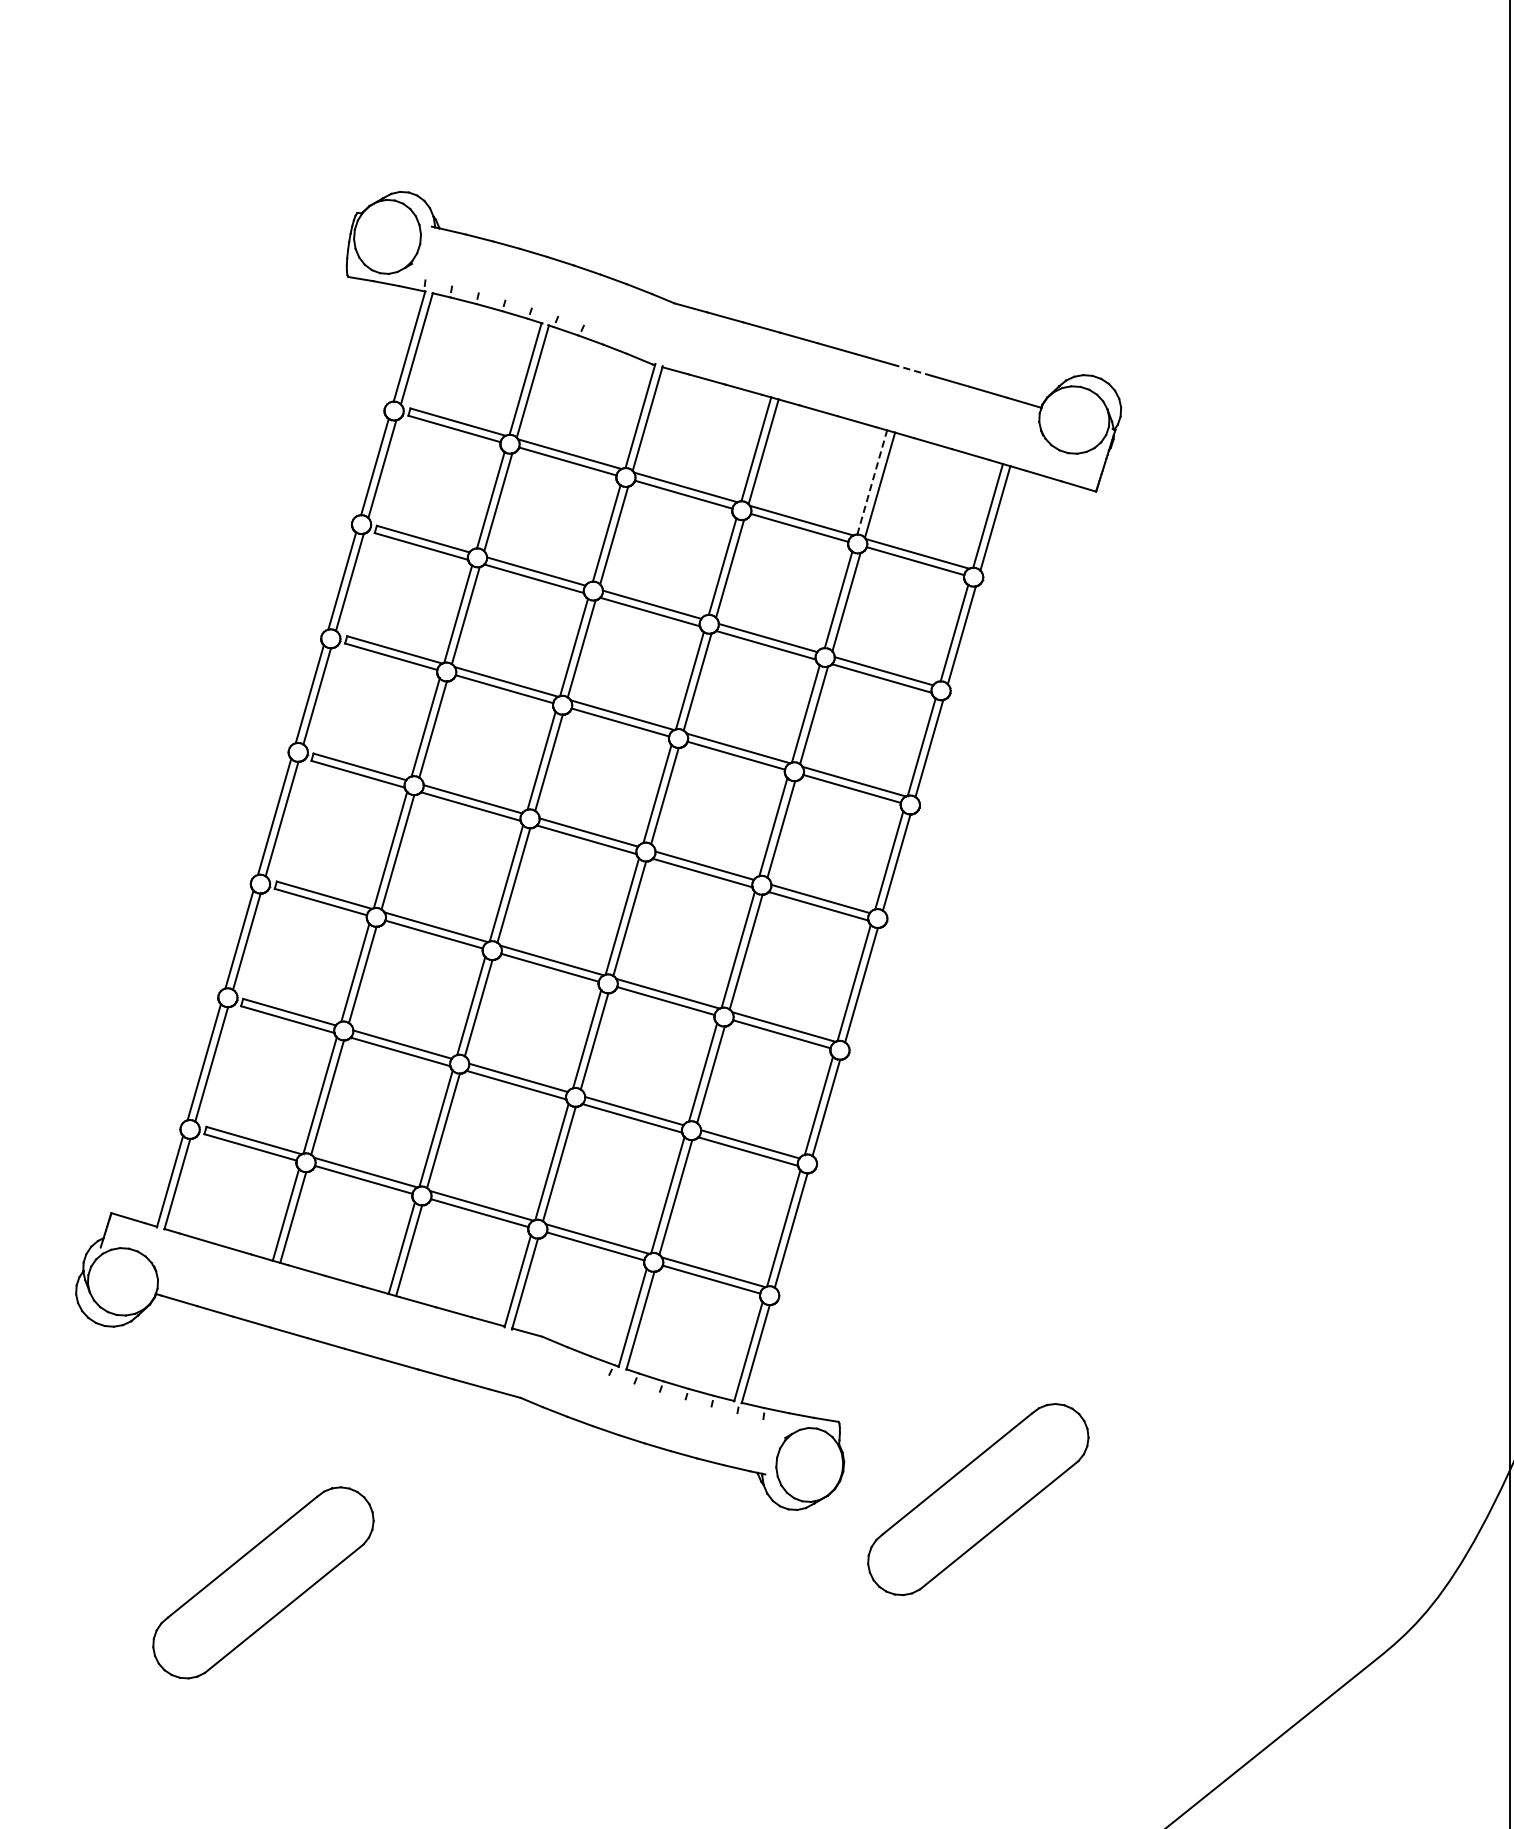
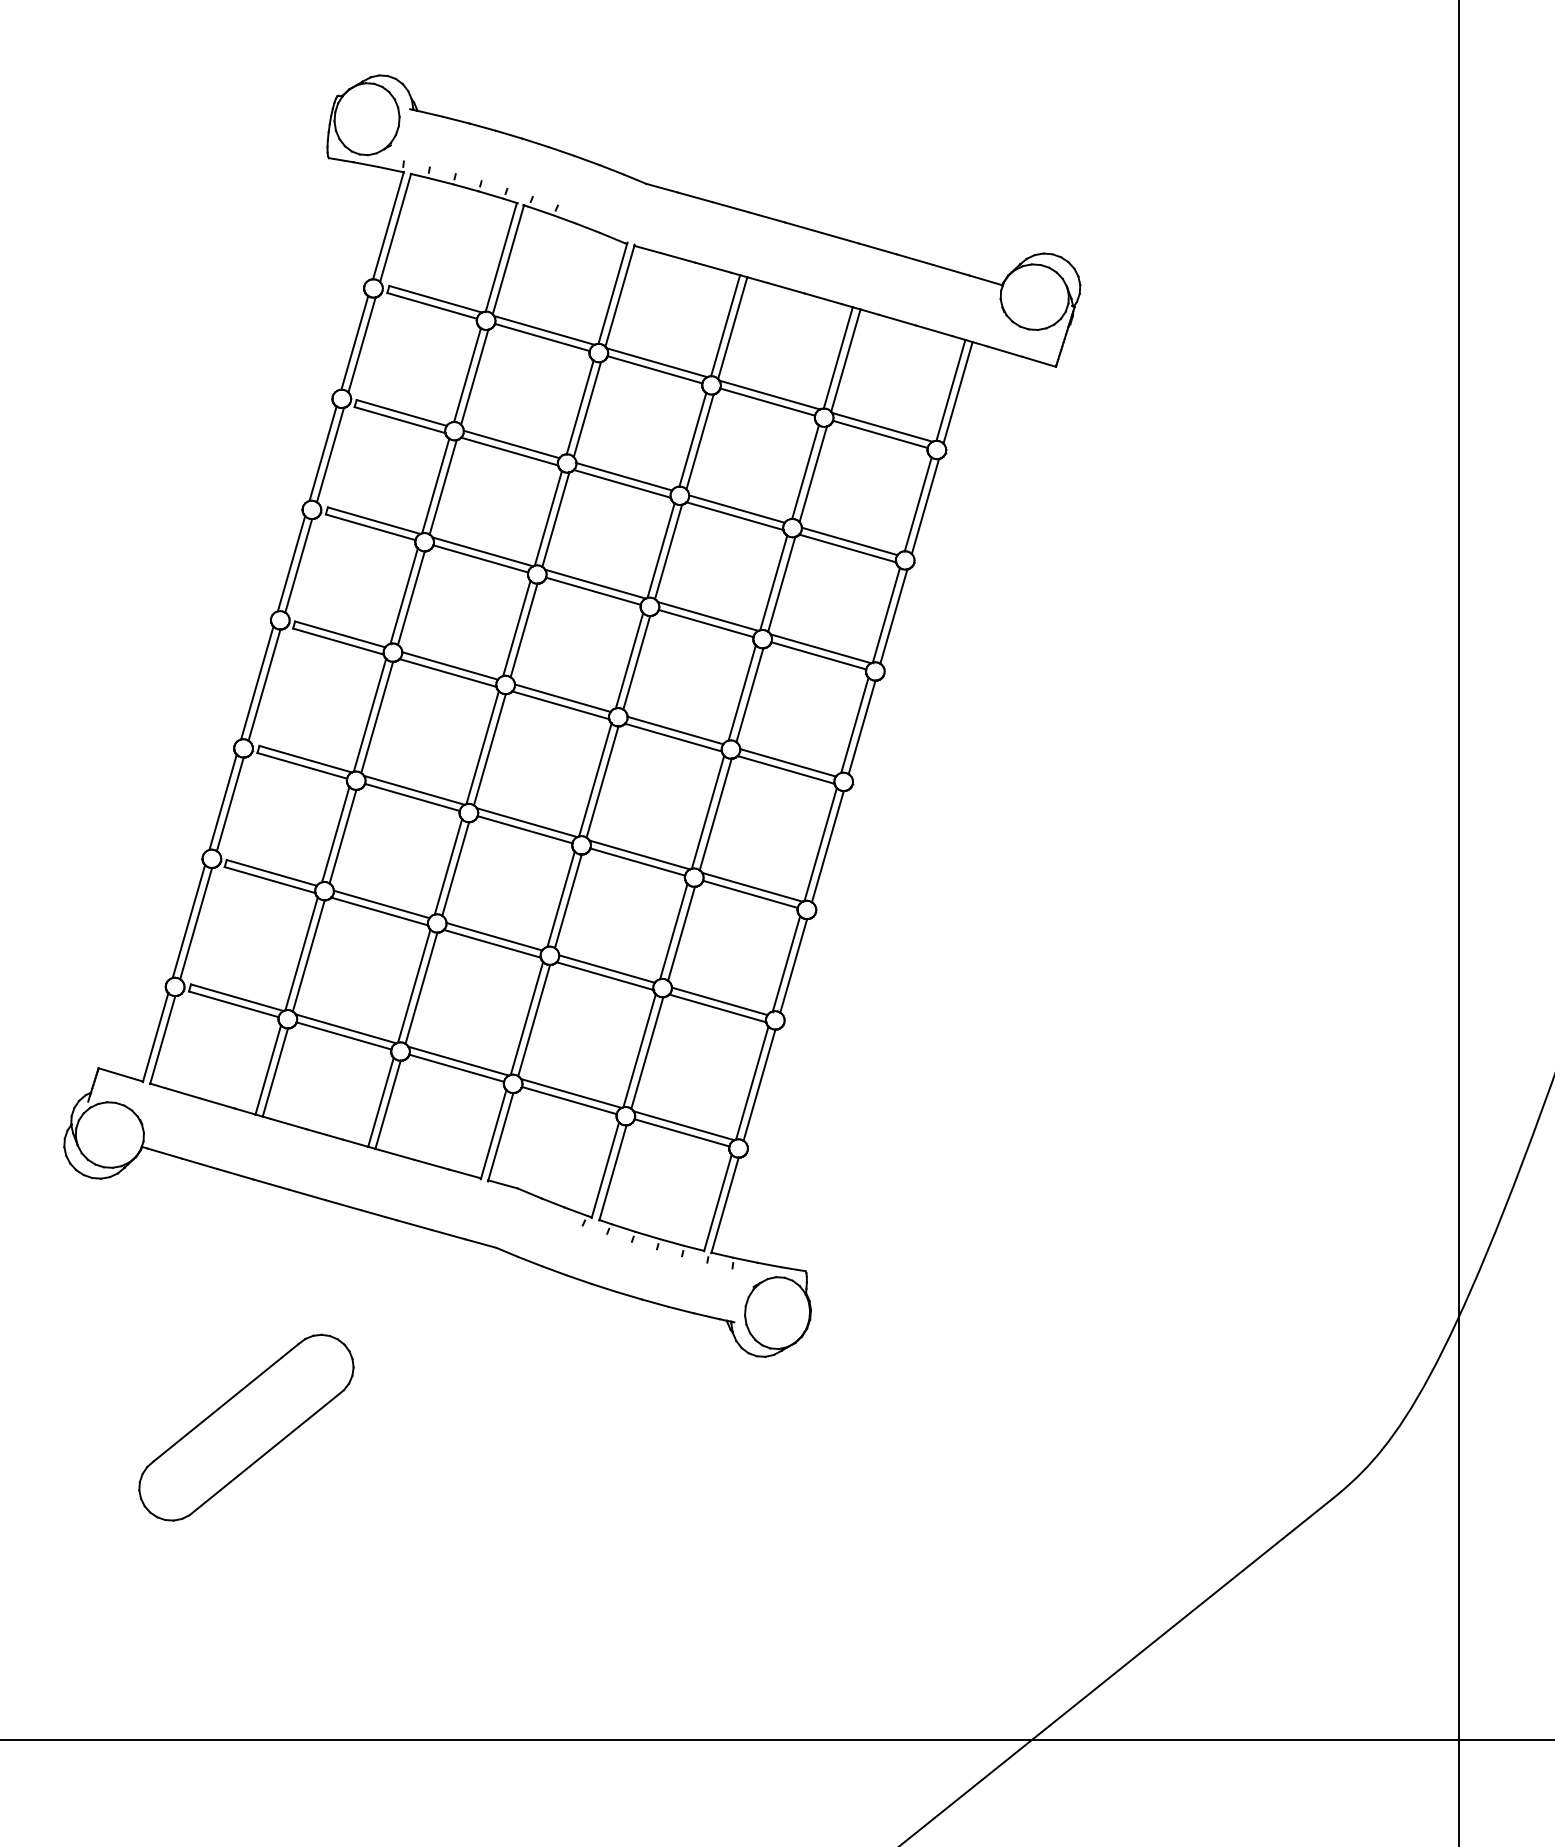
line: (912, 369) -> (877, 248), dashed -> solid
line: (872, 482) -> (838, 357), dashed -> solid
part: (978, 1499) -> (941, 1346), removed

